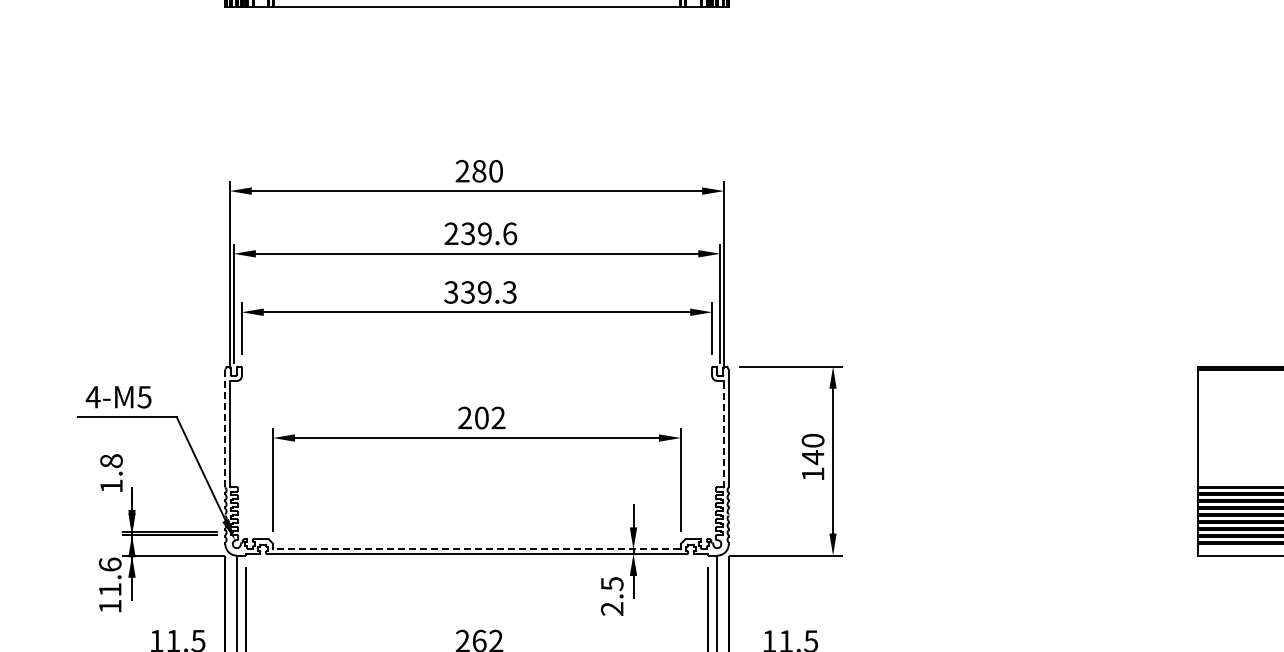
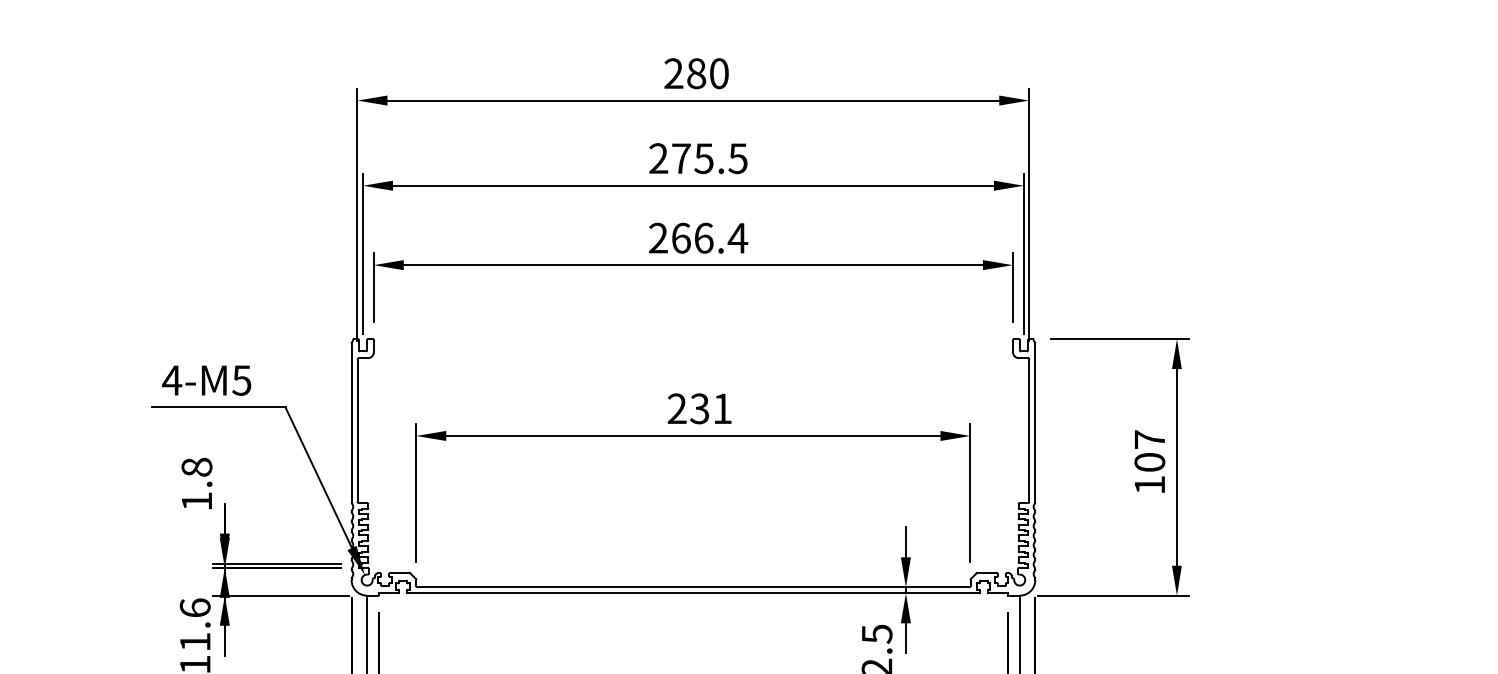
text: (489, 233) -> (710, 158), 239.6 -> 275.5
text: (480, 292) -> (698, 238), 339.3 -> 266.4
text: (489, 417) -> (710, 408), 202 -> 231
line: (225, 428) -> (351, 423), dashed -> solid
line: (724, 434) -> (1029, 431), dashed -> solid
text: (812, 449) -> (1149, 451), 140 -> 107
line: (476, 549) -> (692, 587), dashed -> solid

